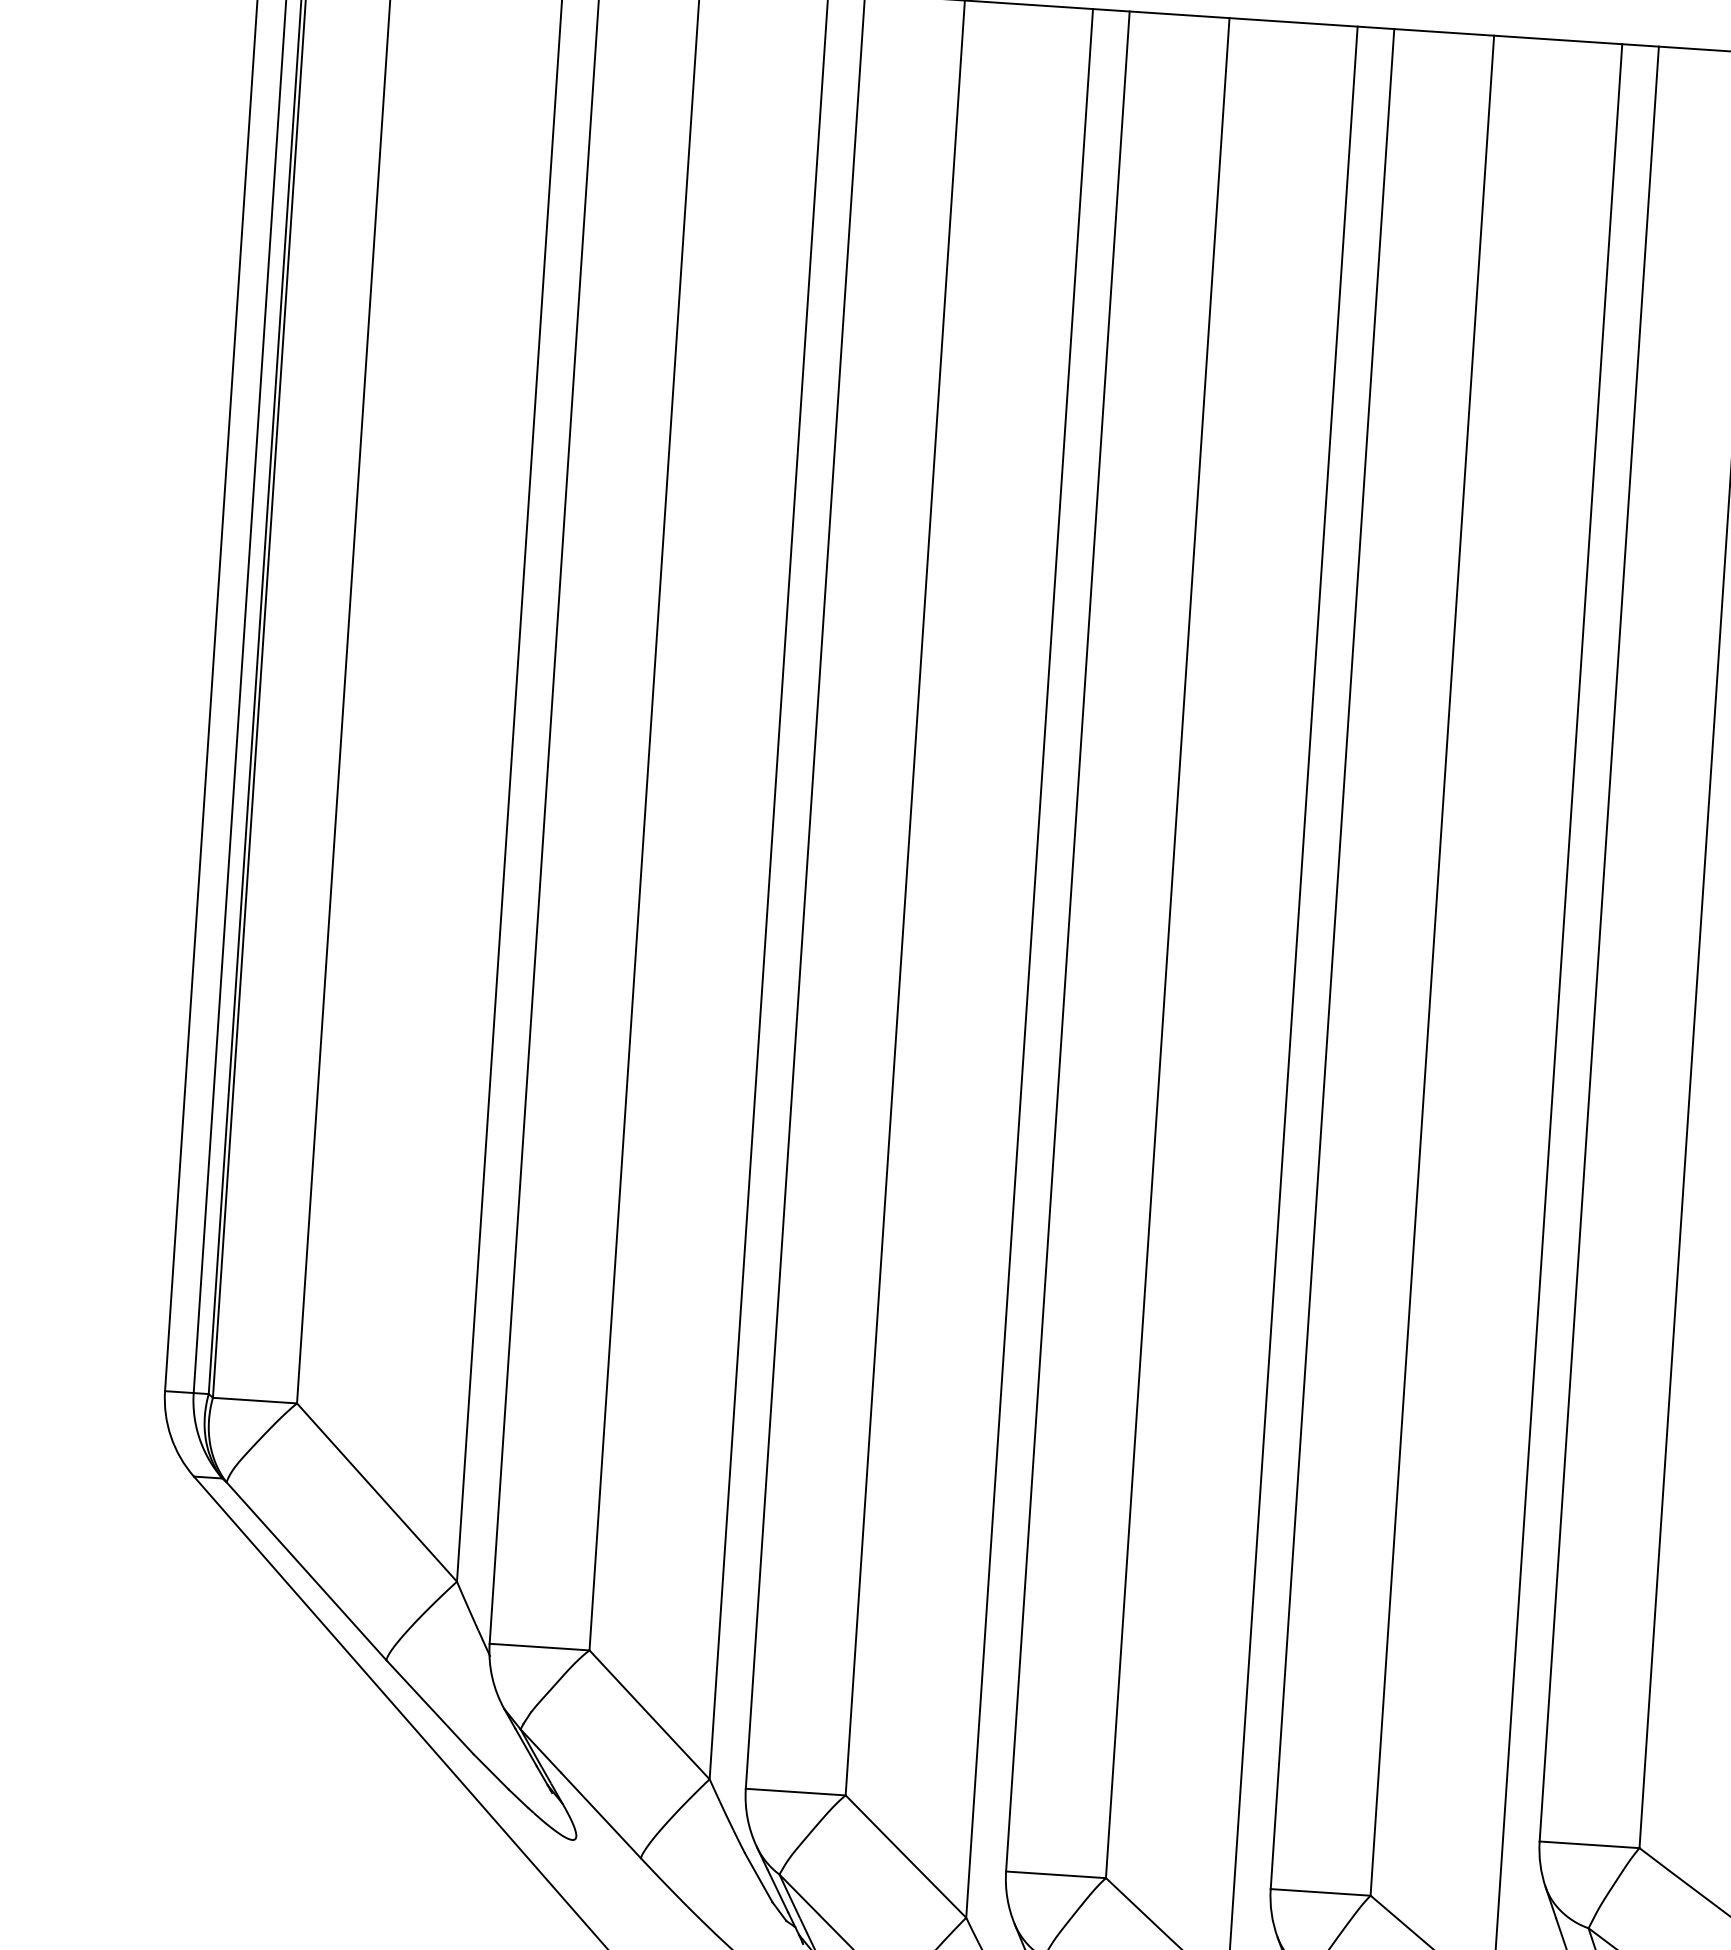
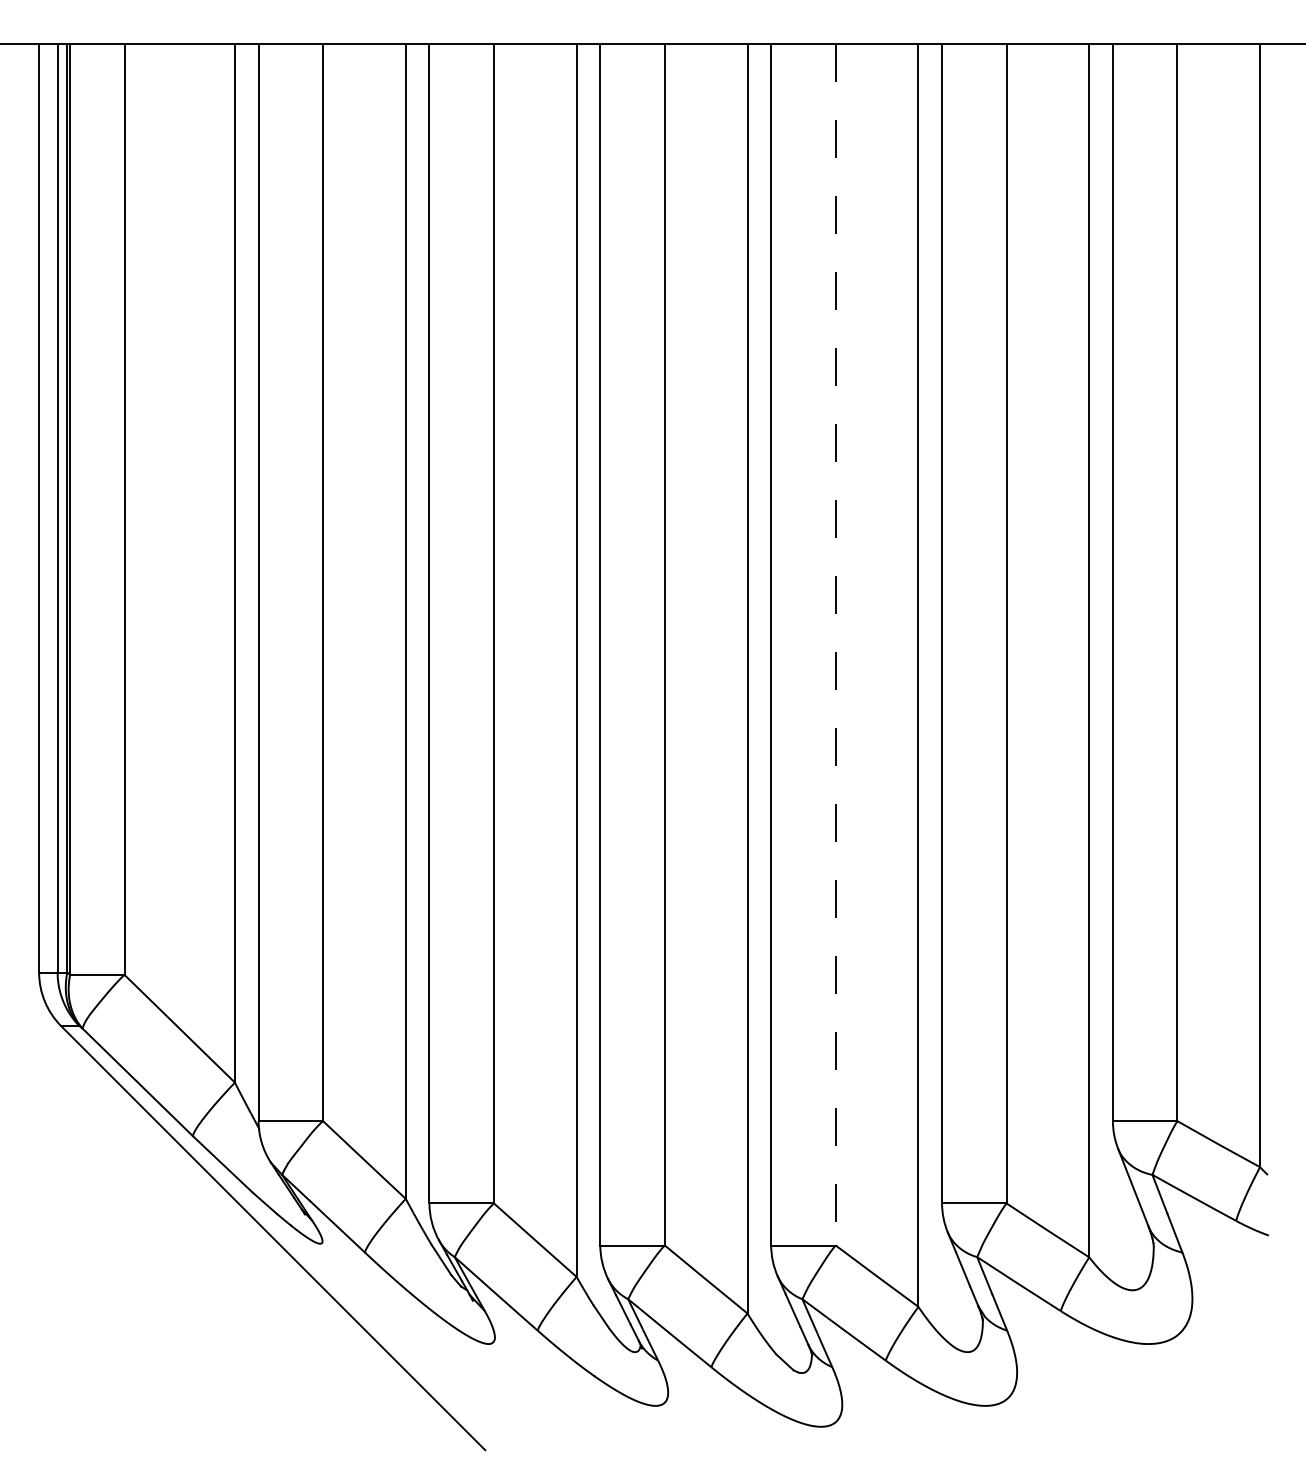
line: (1432, 964) -> (835, 644), solid -> dashed

